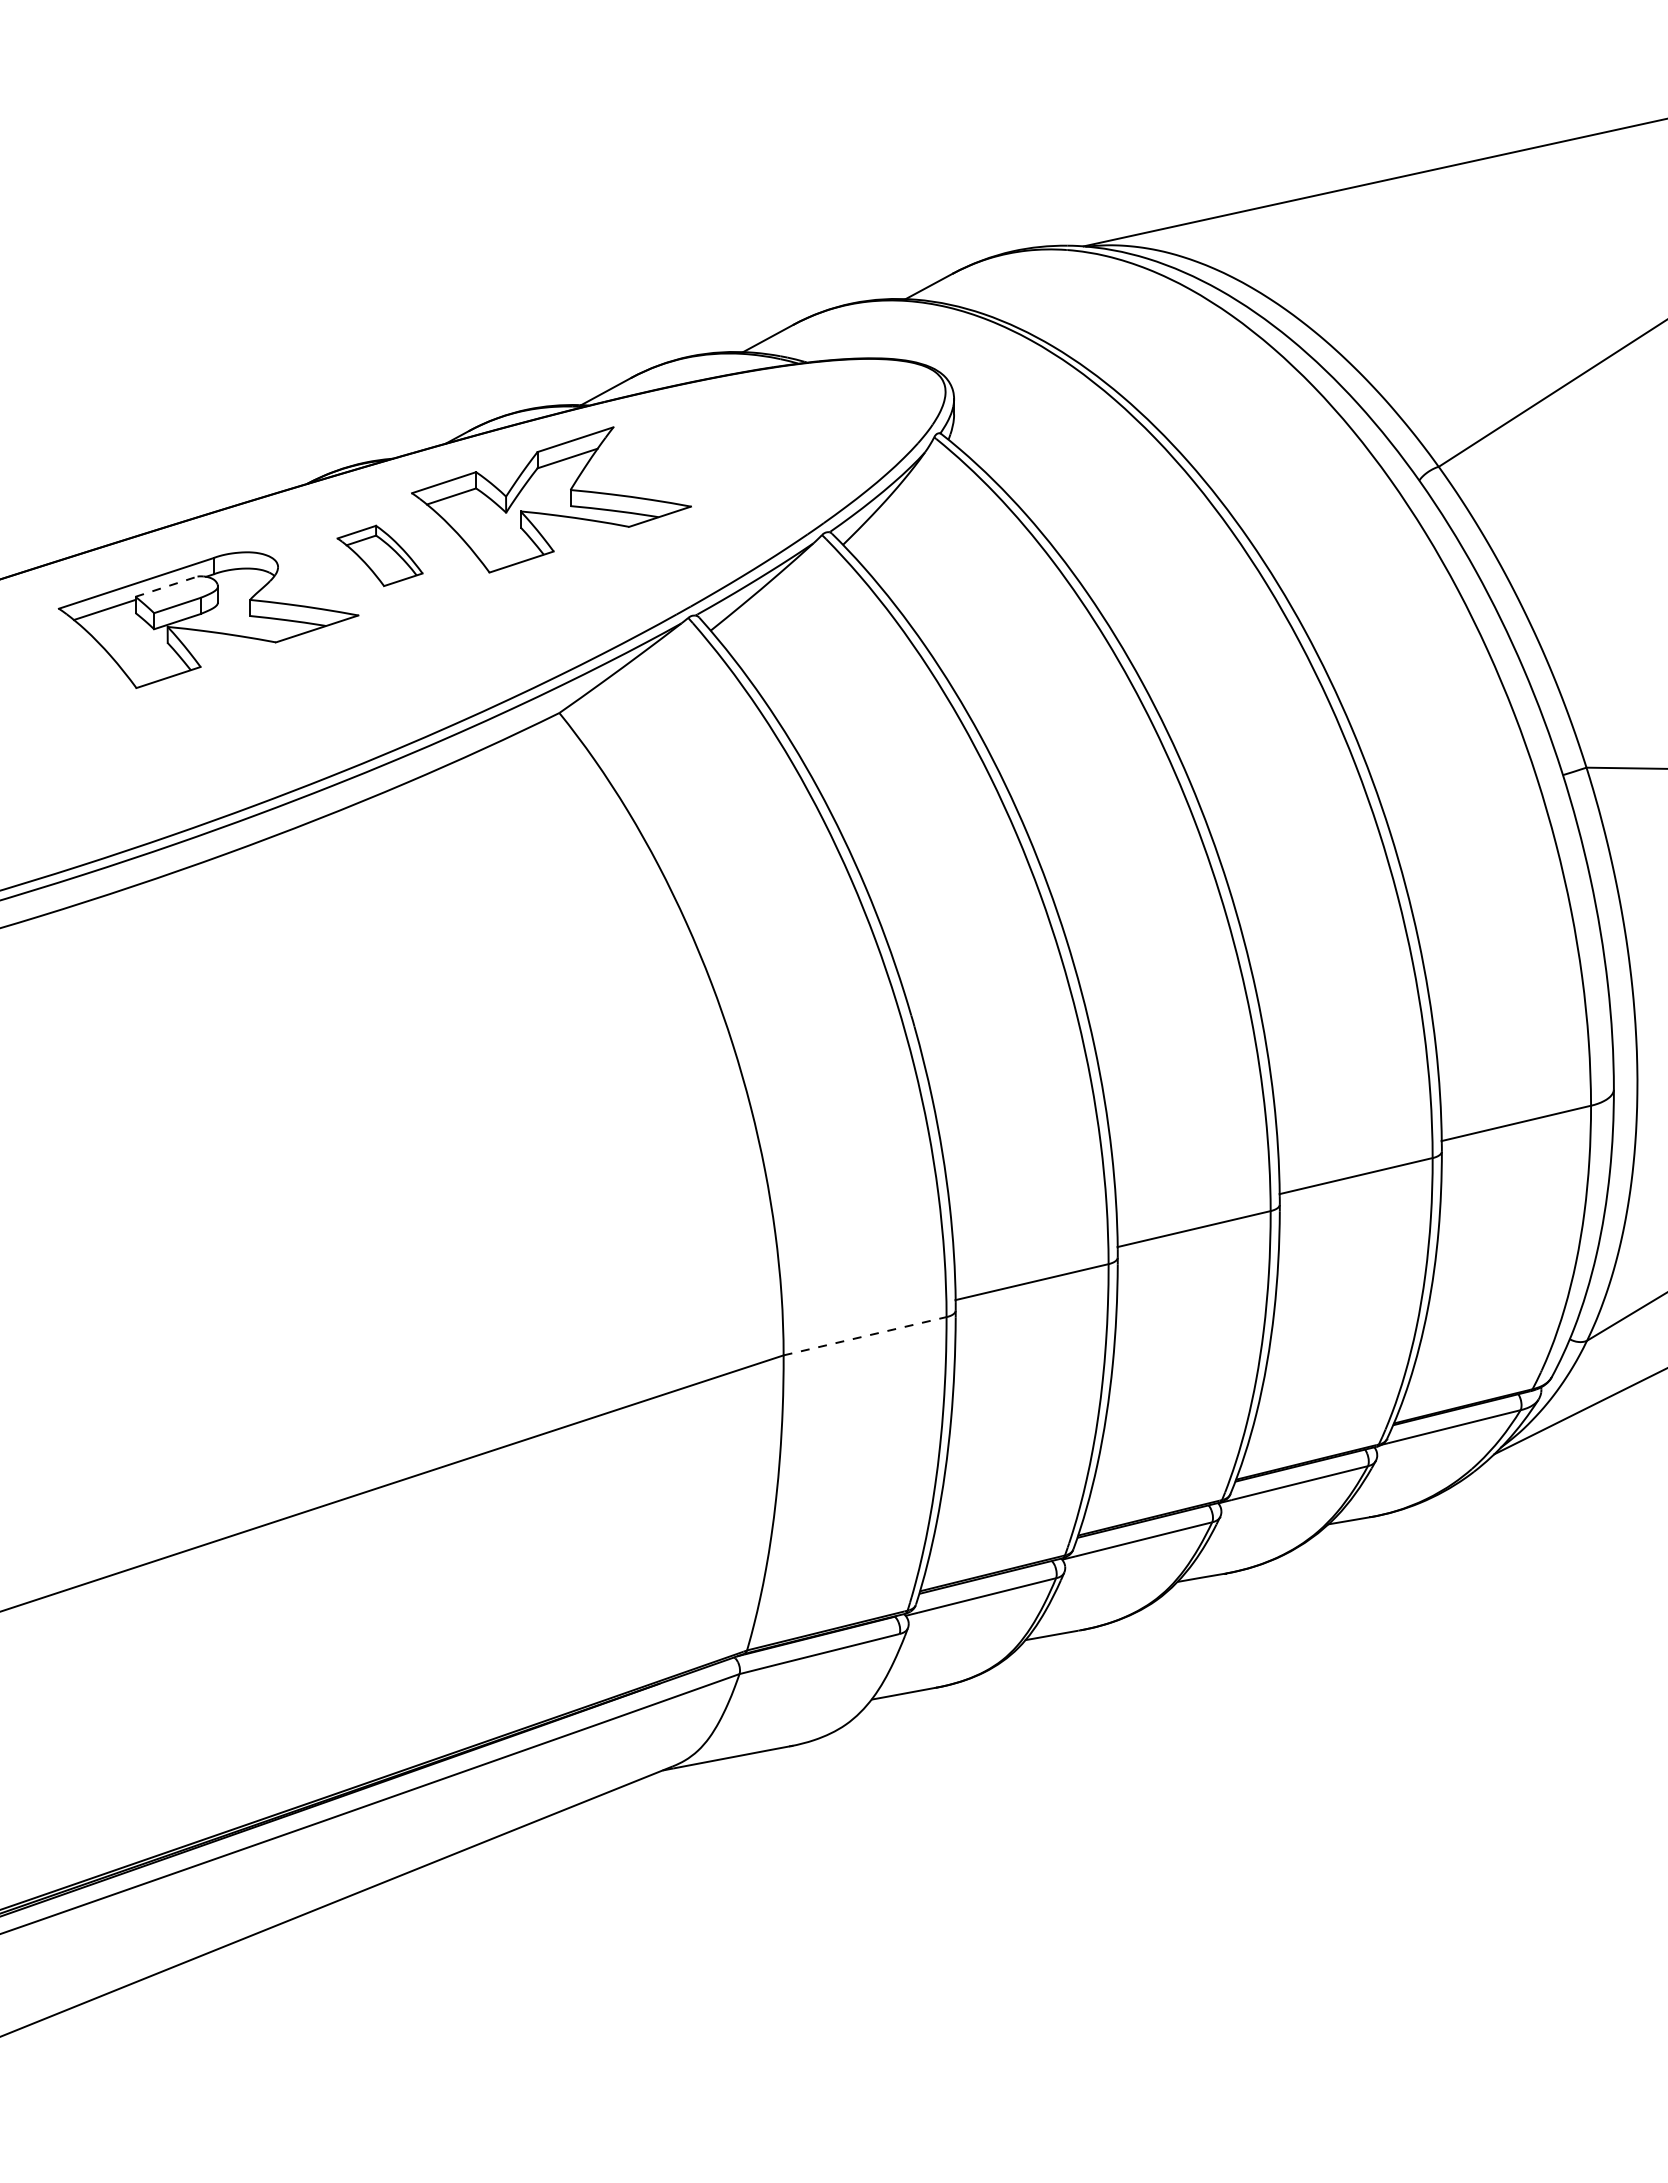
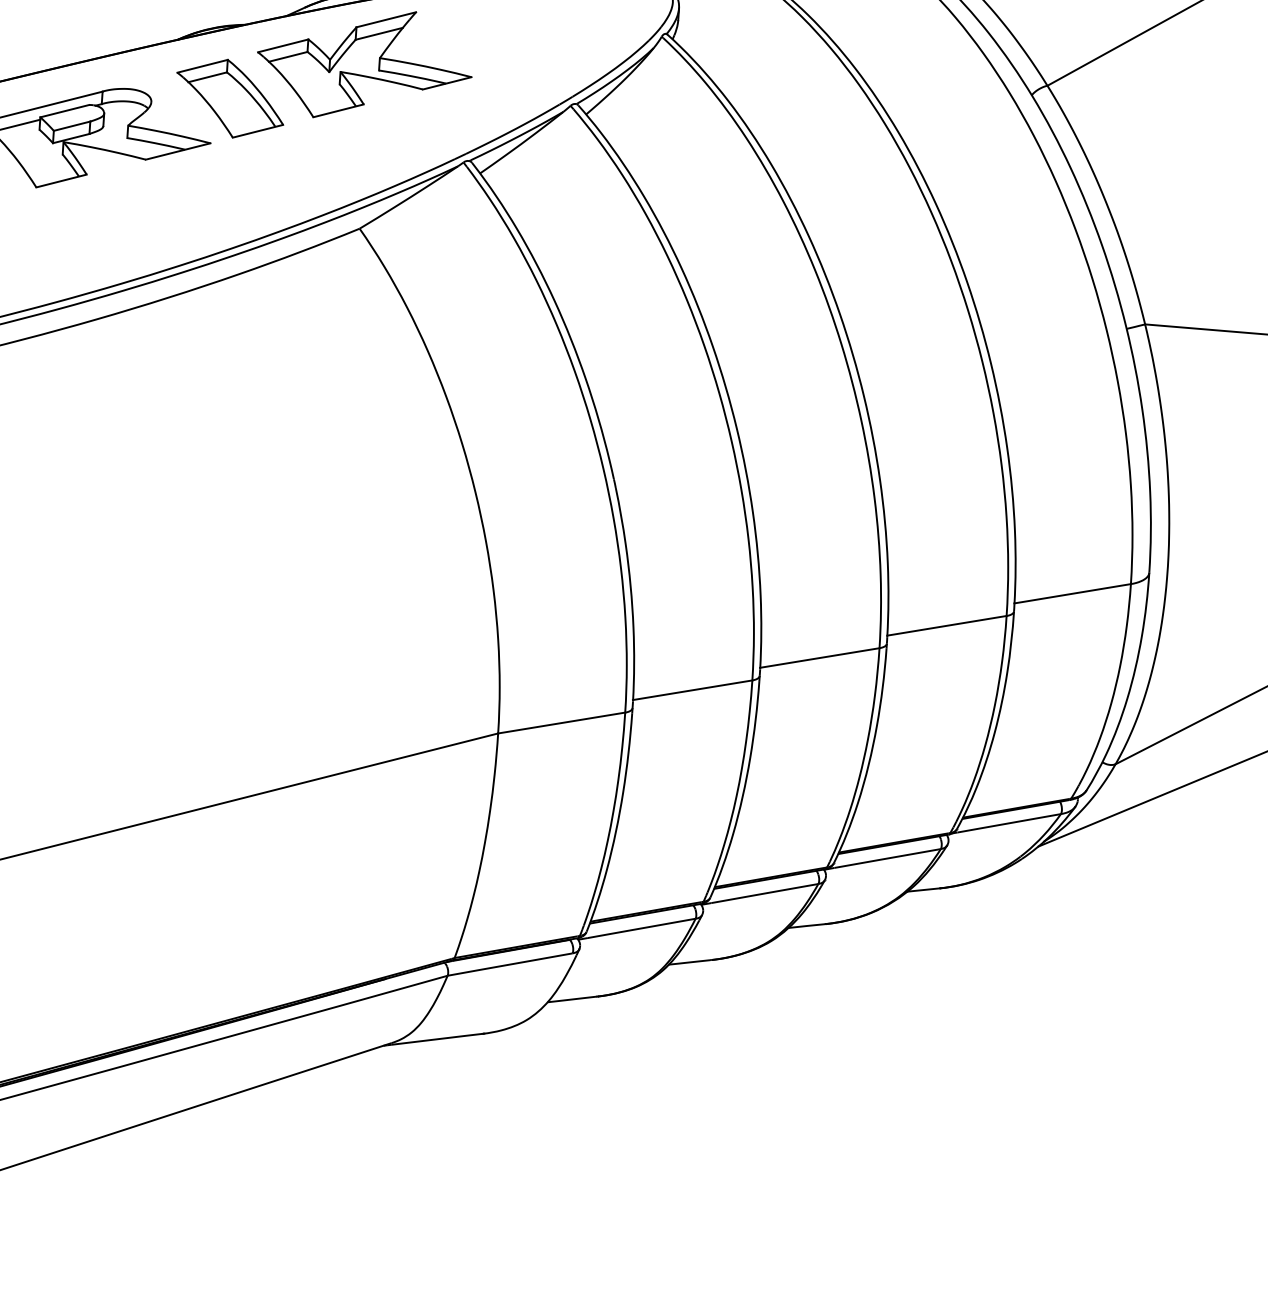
part: (379, 555) -> (229, 98), size x1.67
line: (166, 586) -> (64, 111), dashed -> solid
line: (865, 1336) -> (561, 723), dashed -> solid

